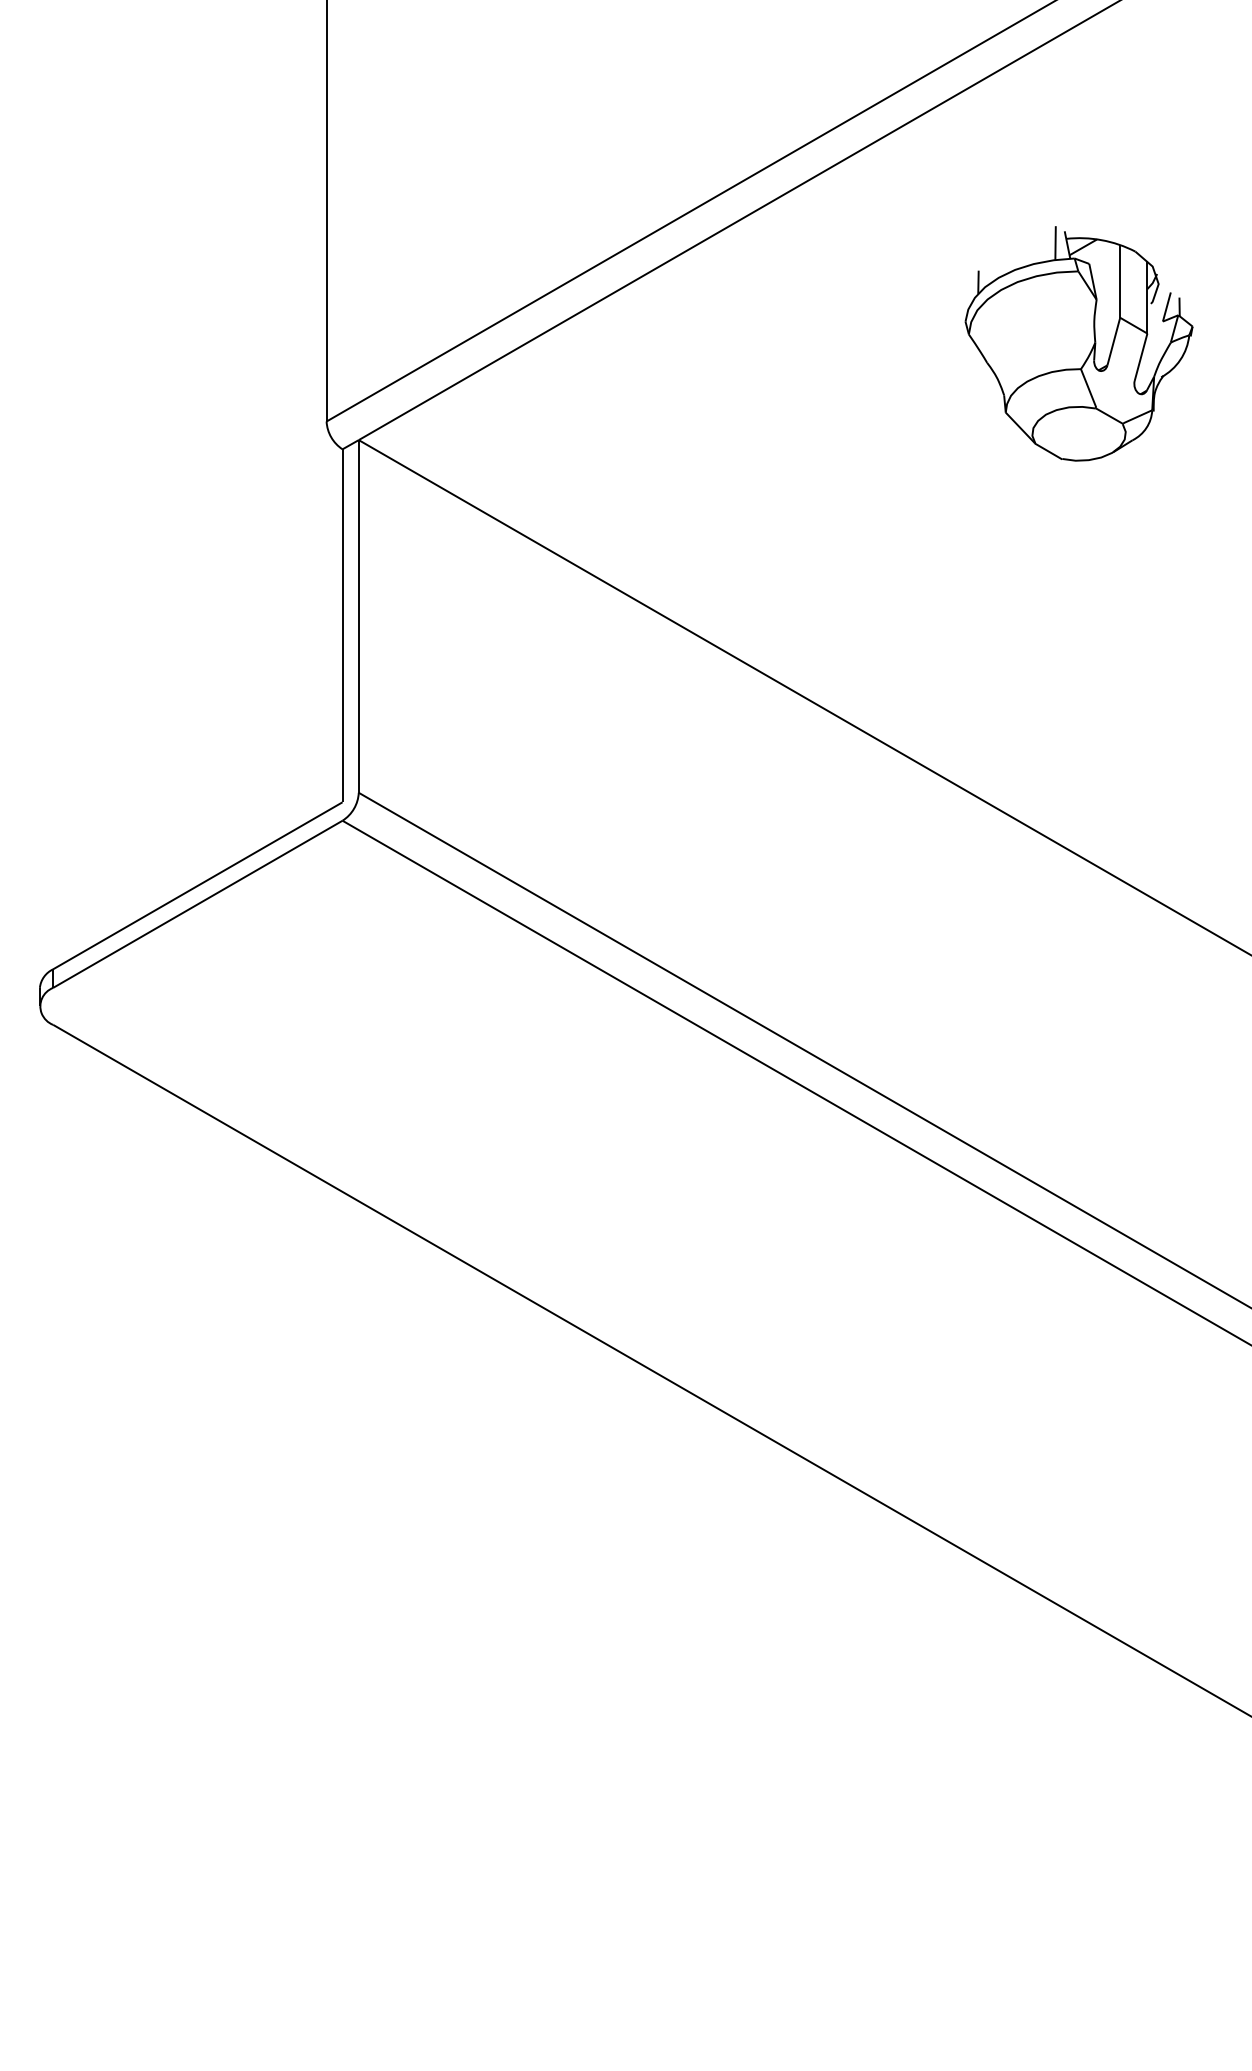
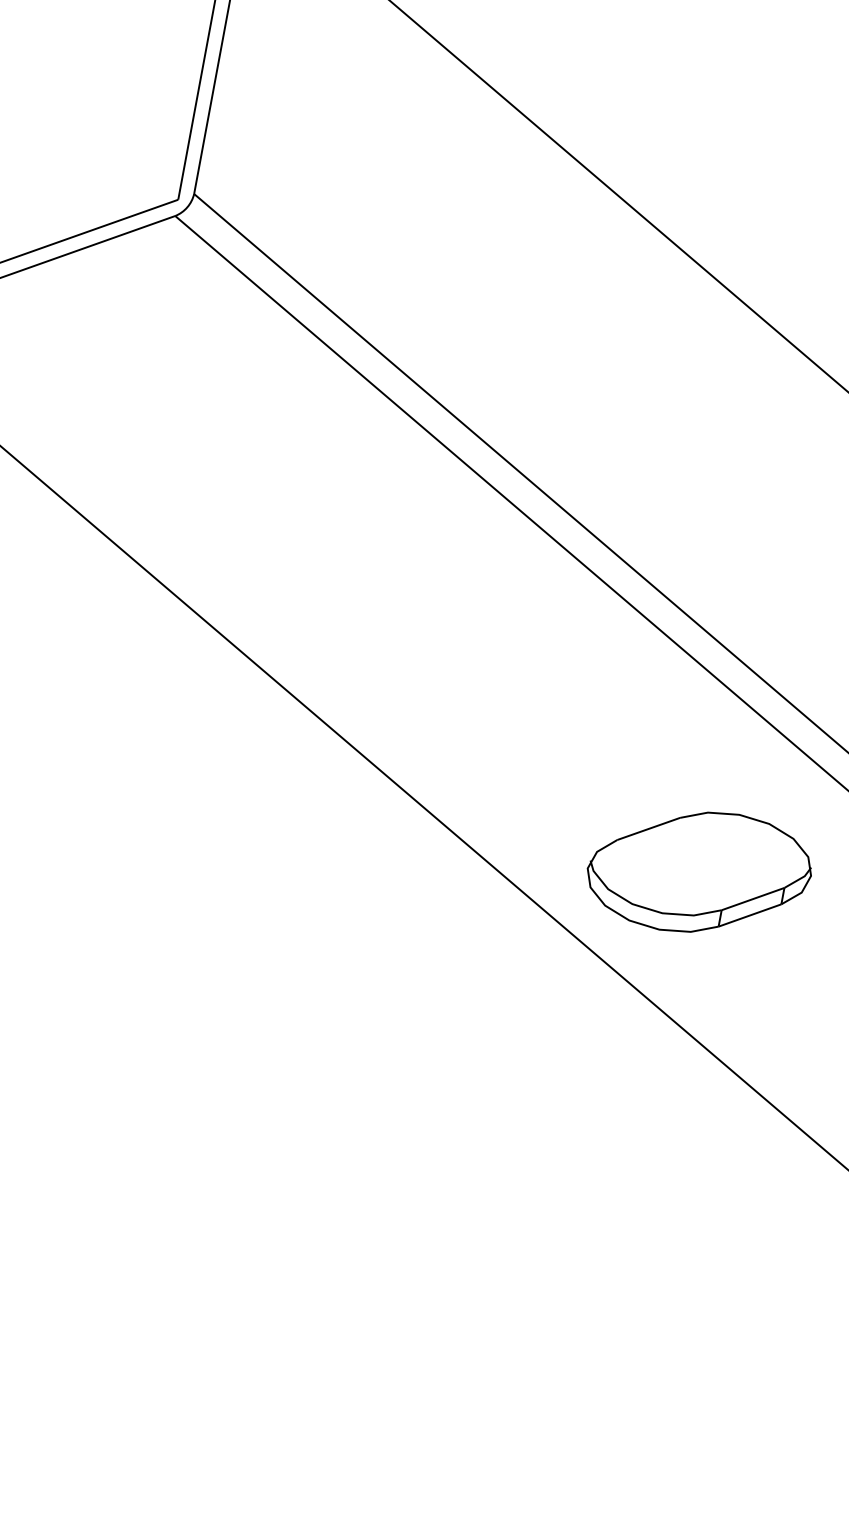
part: (1050, 1433) -> (699, 872), added

